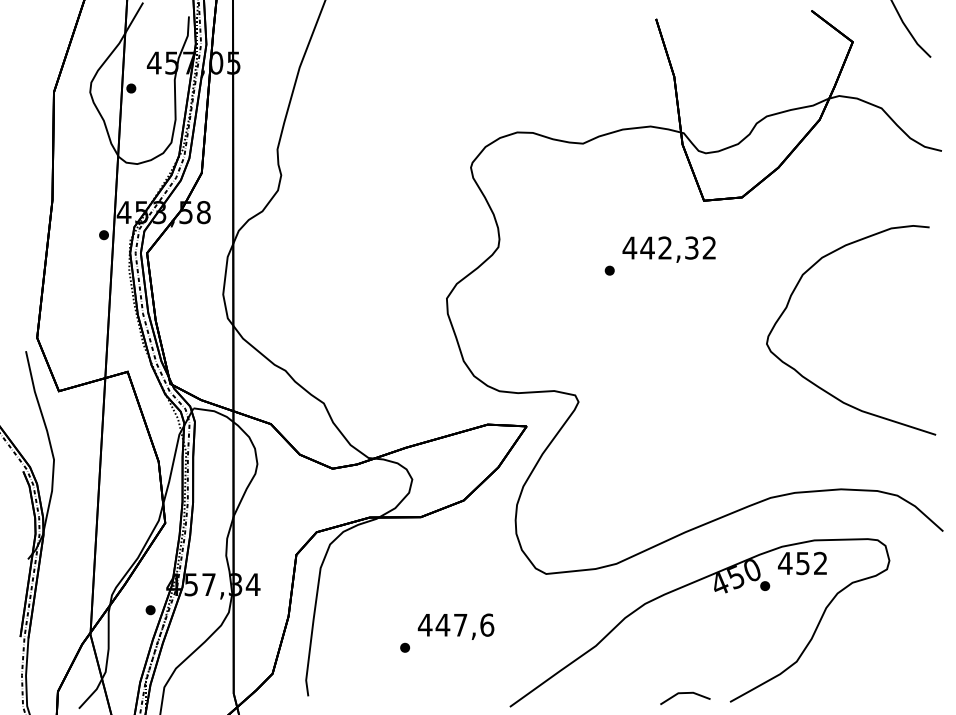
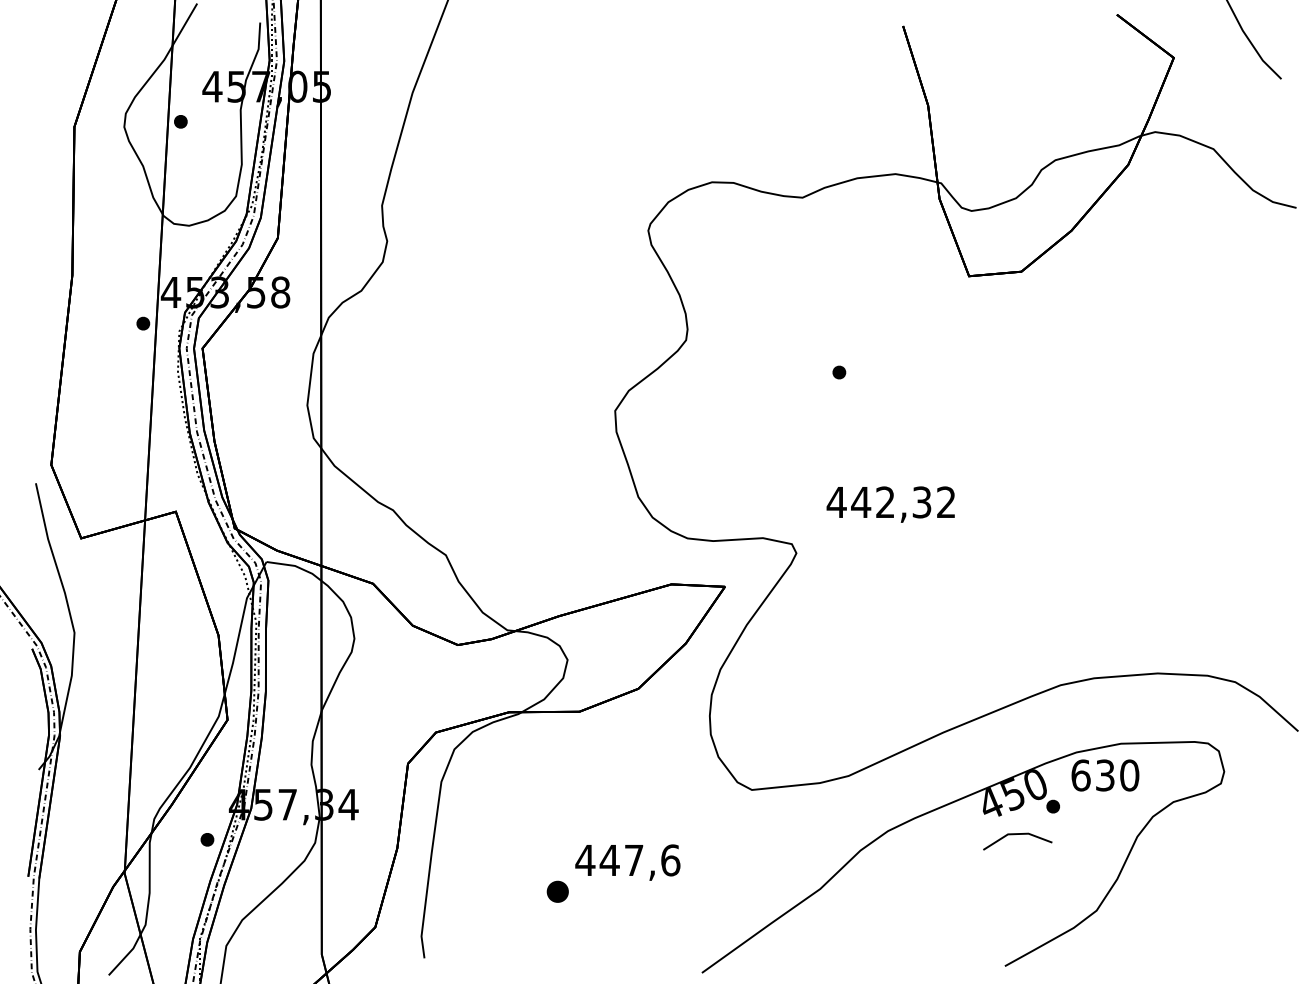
text: (668, 249) -> (889, 504), moved
curve: (815, 383) -> (1122, 527), removed
text: (802, 563) -> (1104, 775), 452 -> 630
part: (404, 647) -> (556, 891), size x1.6
line: (685, 693) -> (1017, 834), moved

